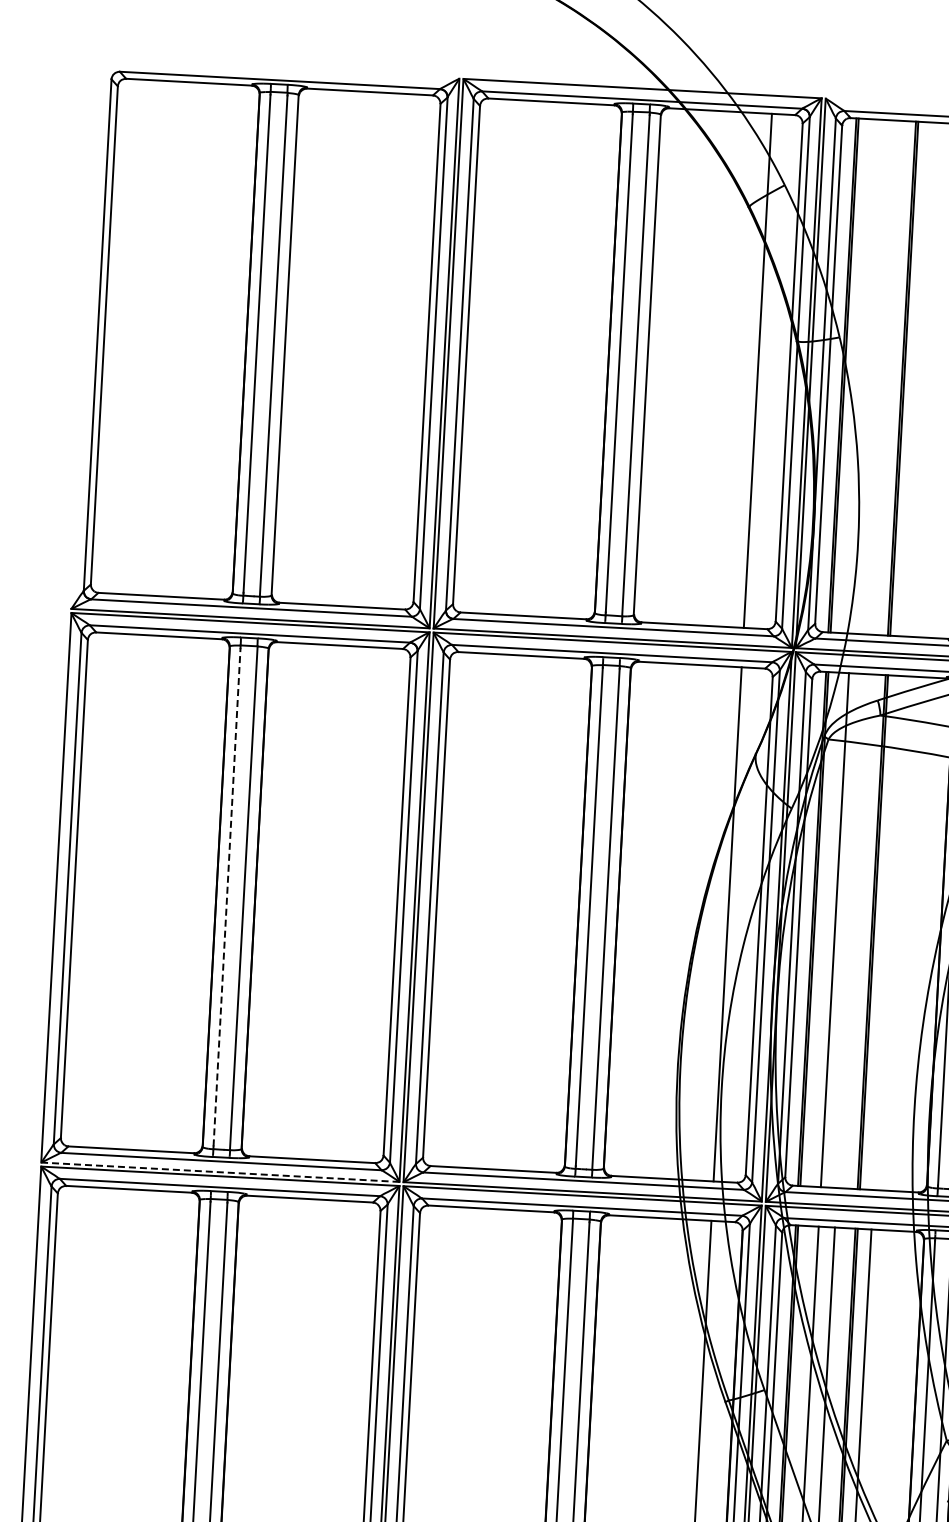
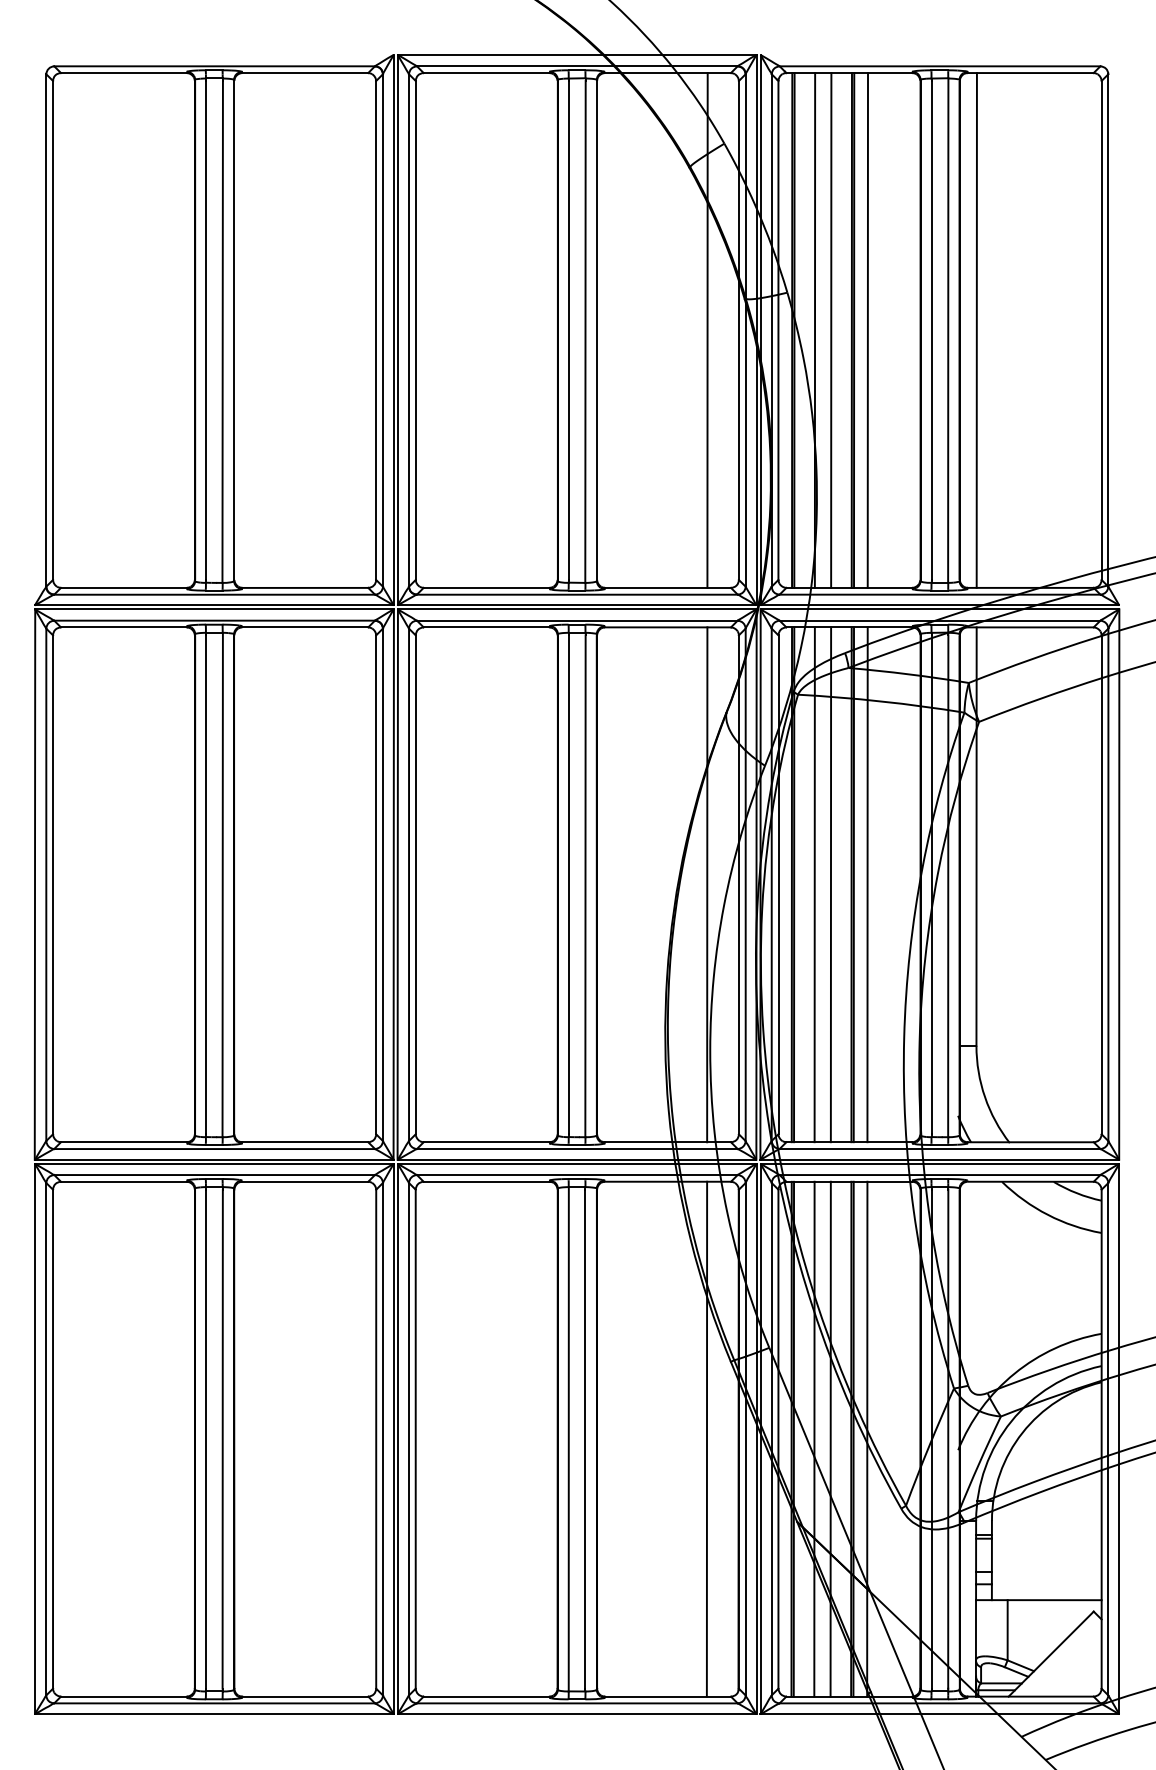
line: (864, 376) -> (814, 330), added
line: (881, 377) -> (831, 330), added
line: (917, 379) -> (867, 330), added
line: (226, 896) -> (205, 884), dashed -> solid
line: (850, 930) -> (830, 884), added
line: (887, 932) -> (867, 884), added
line: (219, 1171) -> (213, 1159), dashed -> solid

